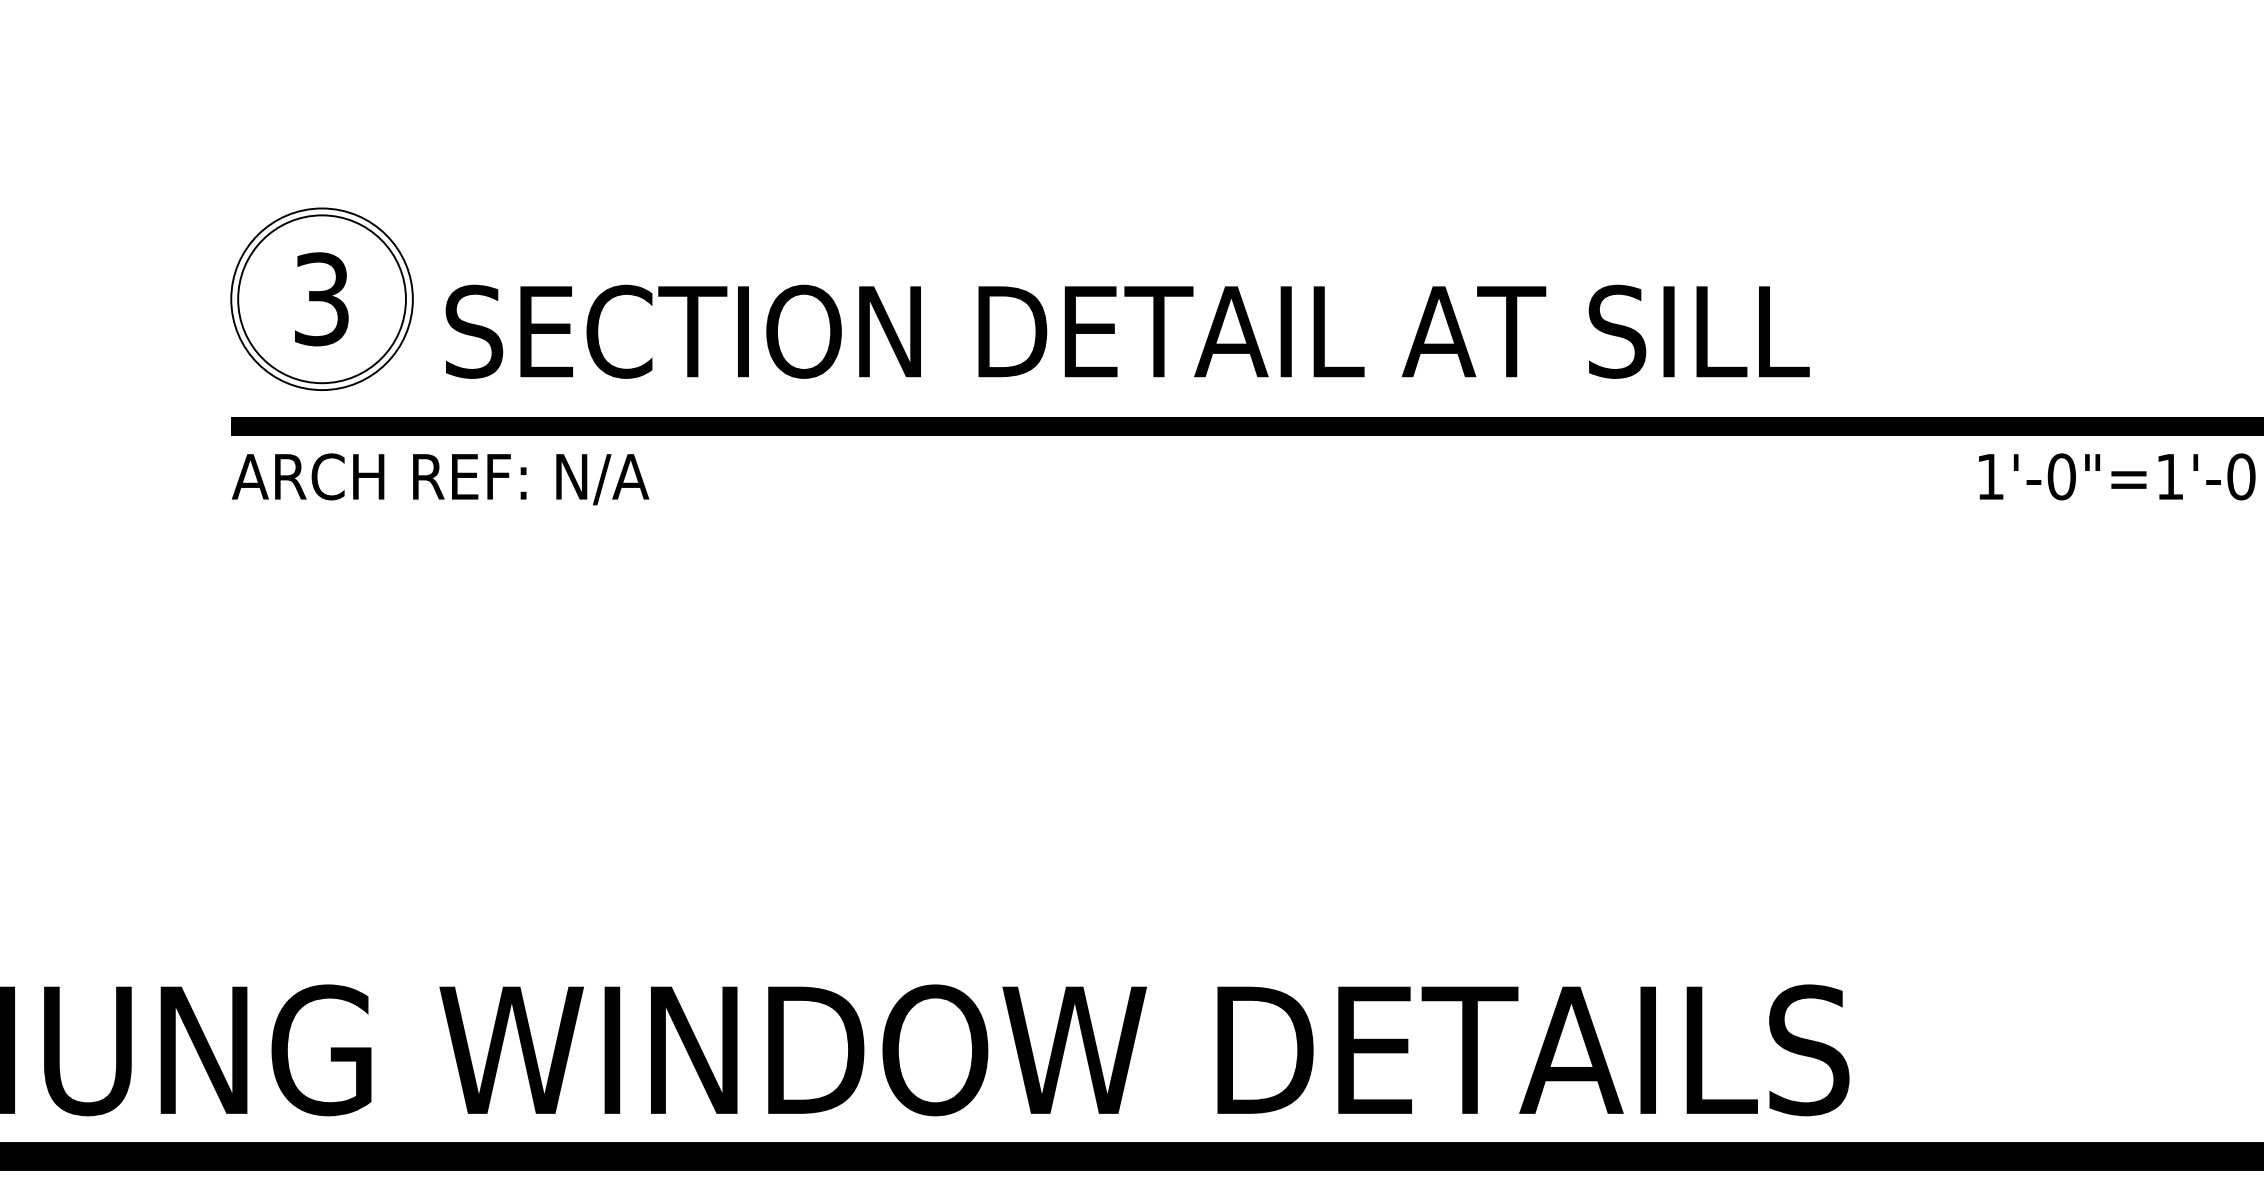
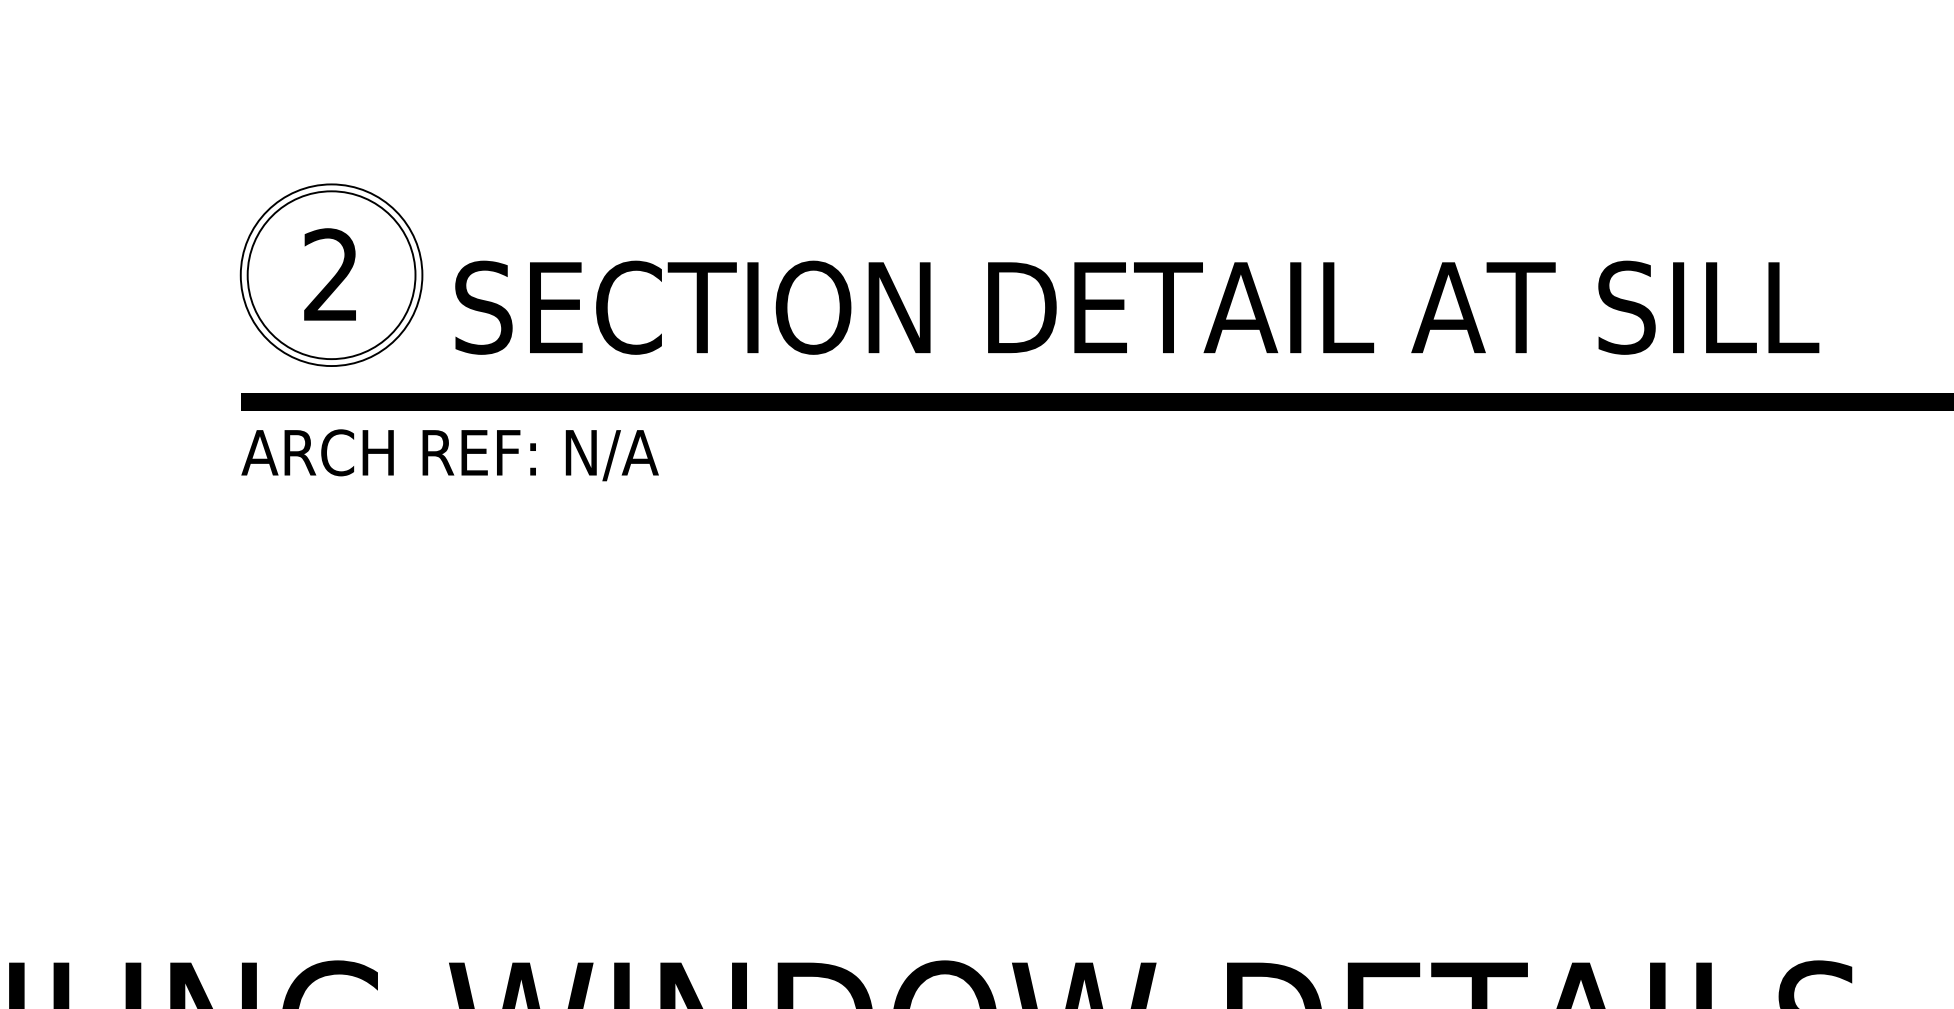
text: (321, 299) -> (331, 275), 3 -> 2

